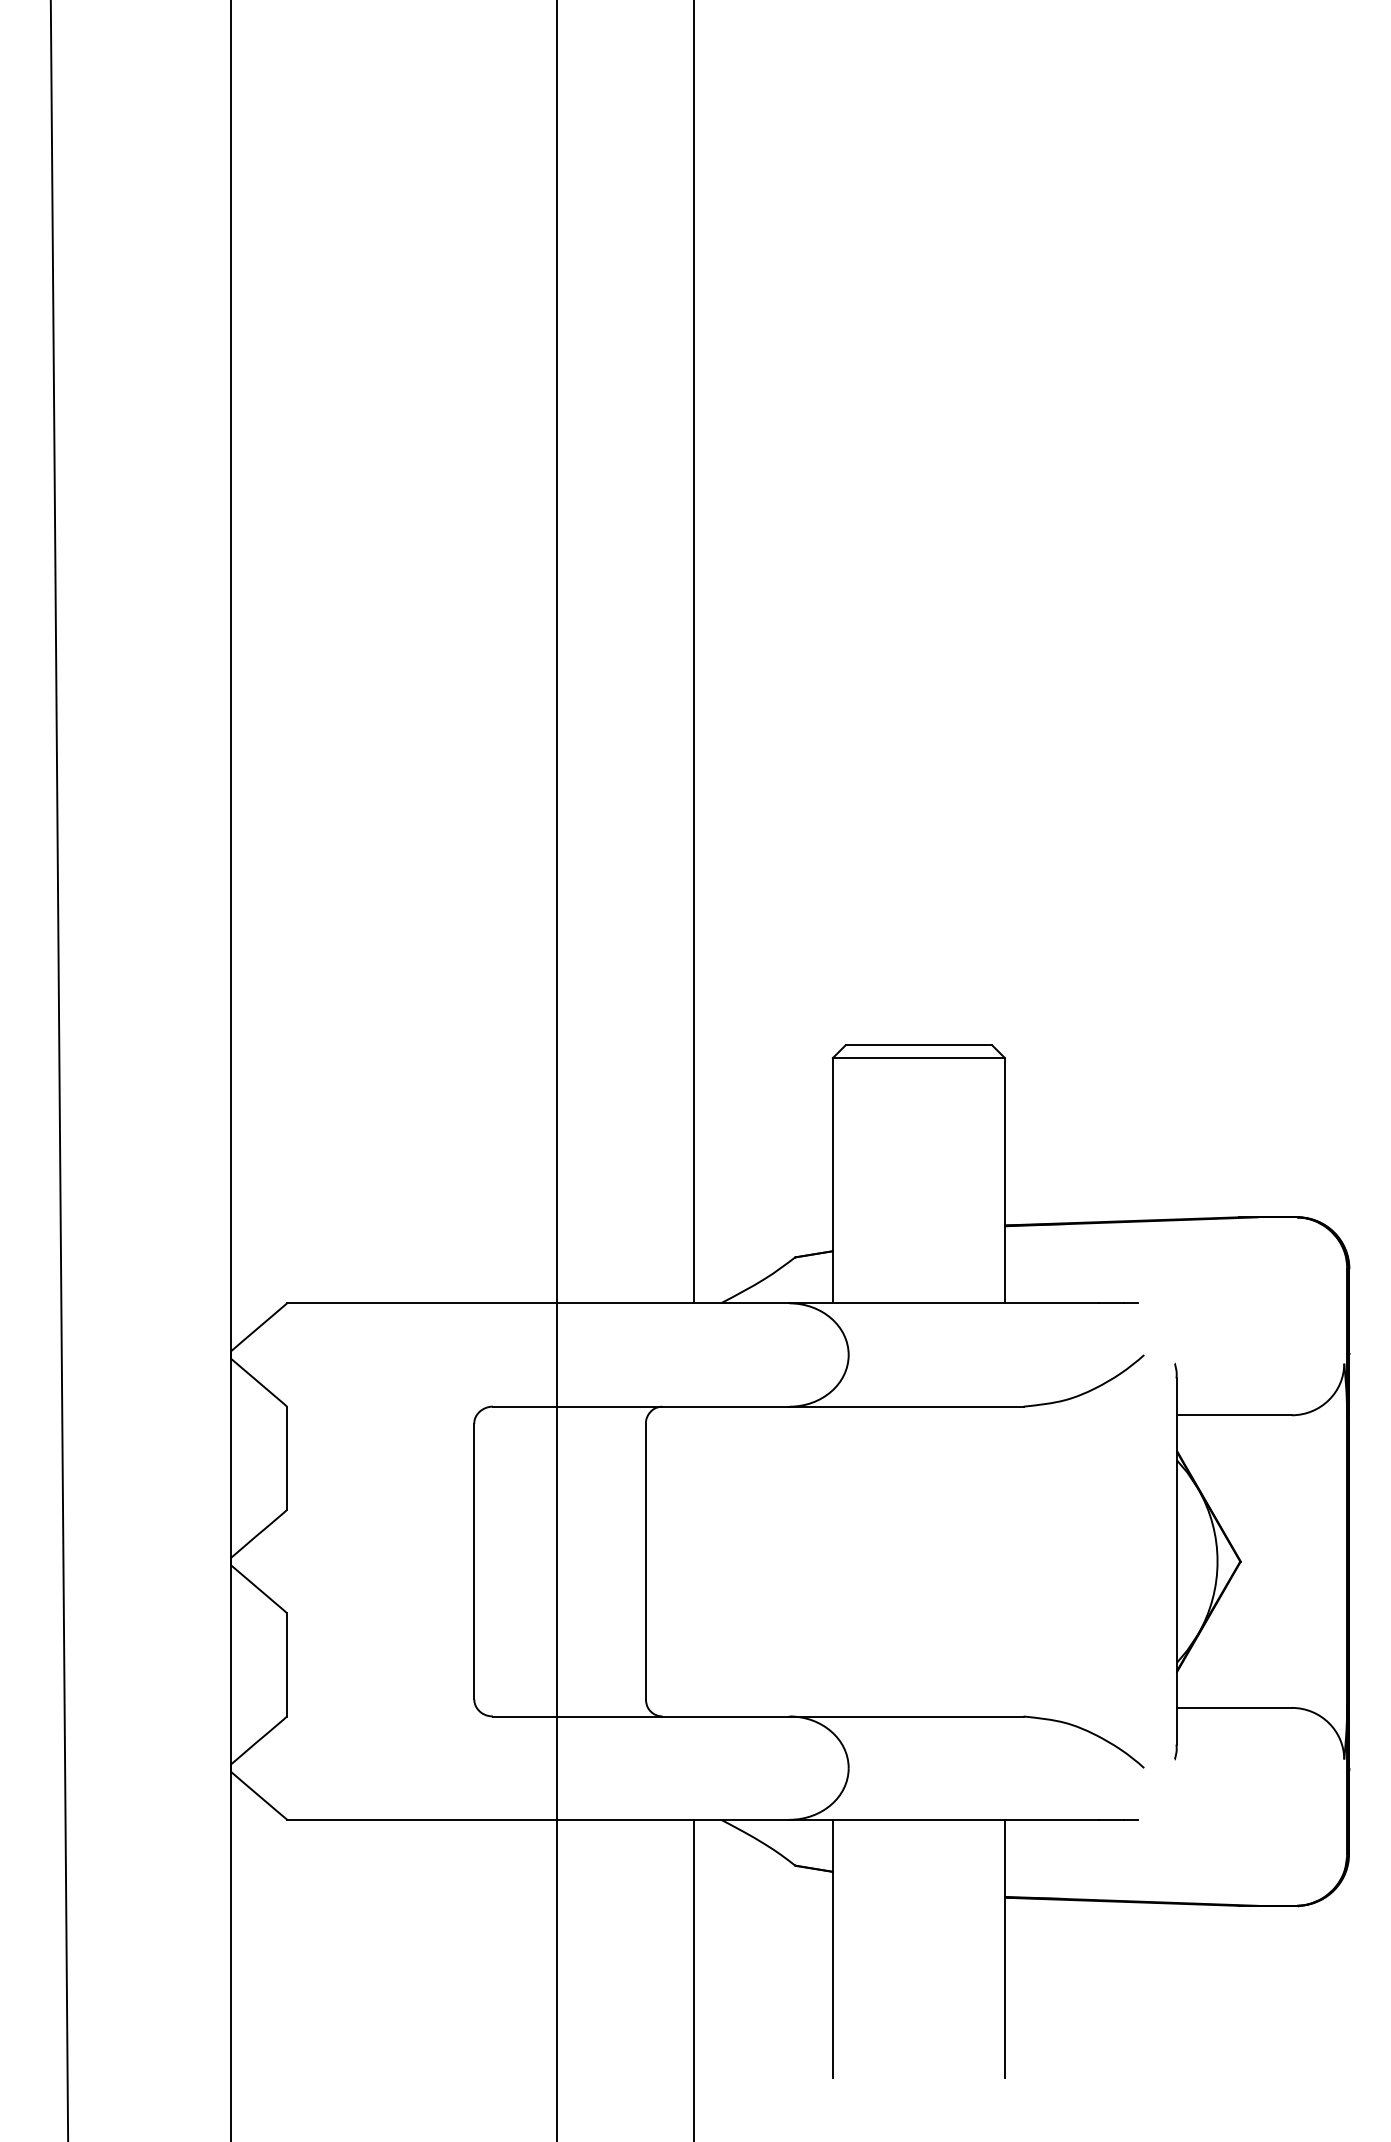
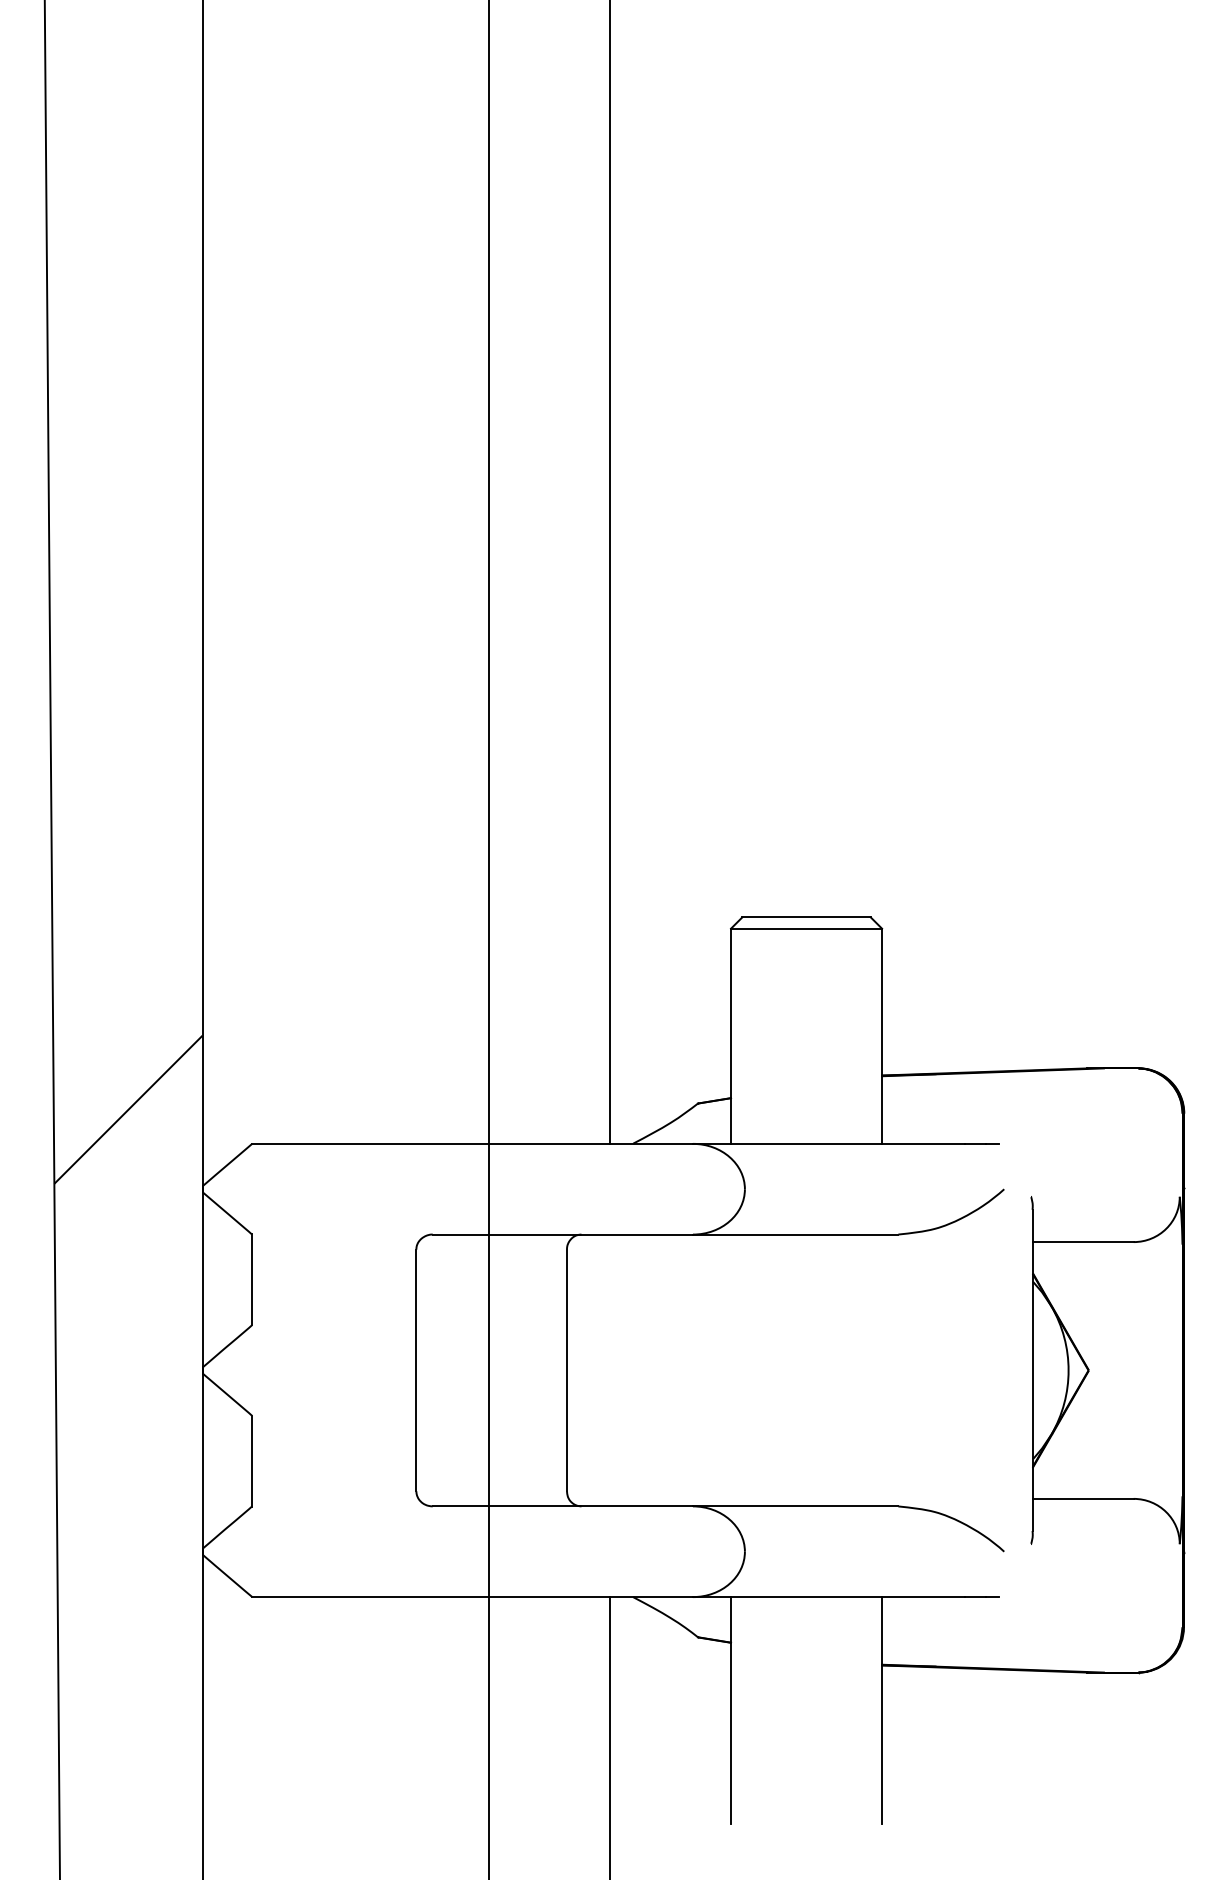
hatch: (146, 1264) -> (128, 1109), added

